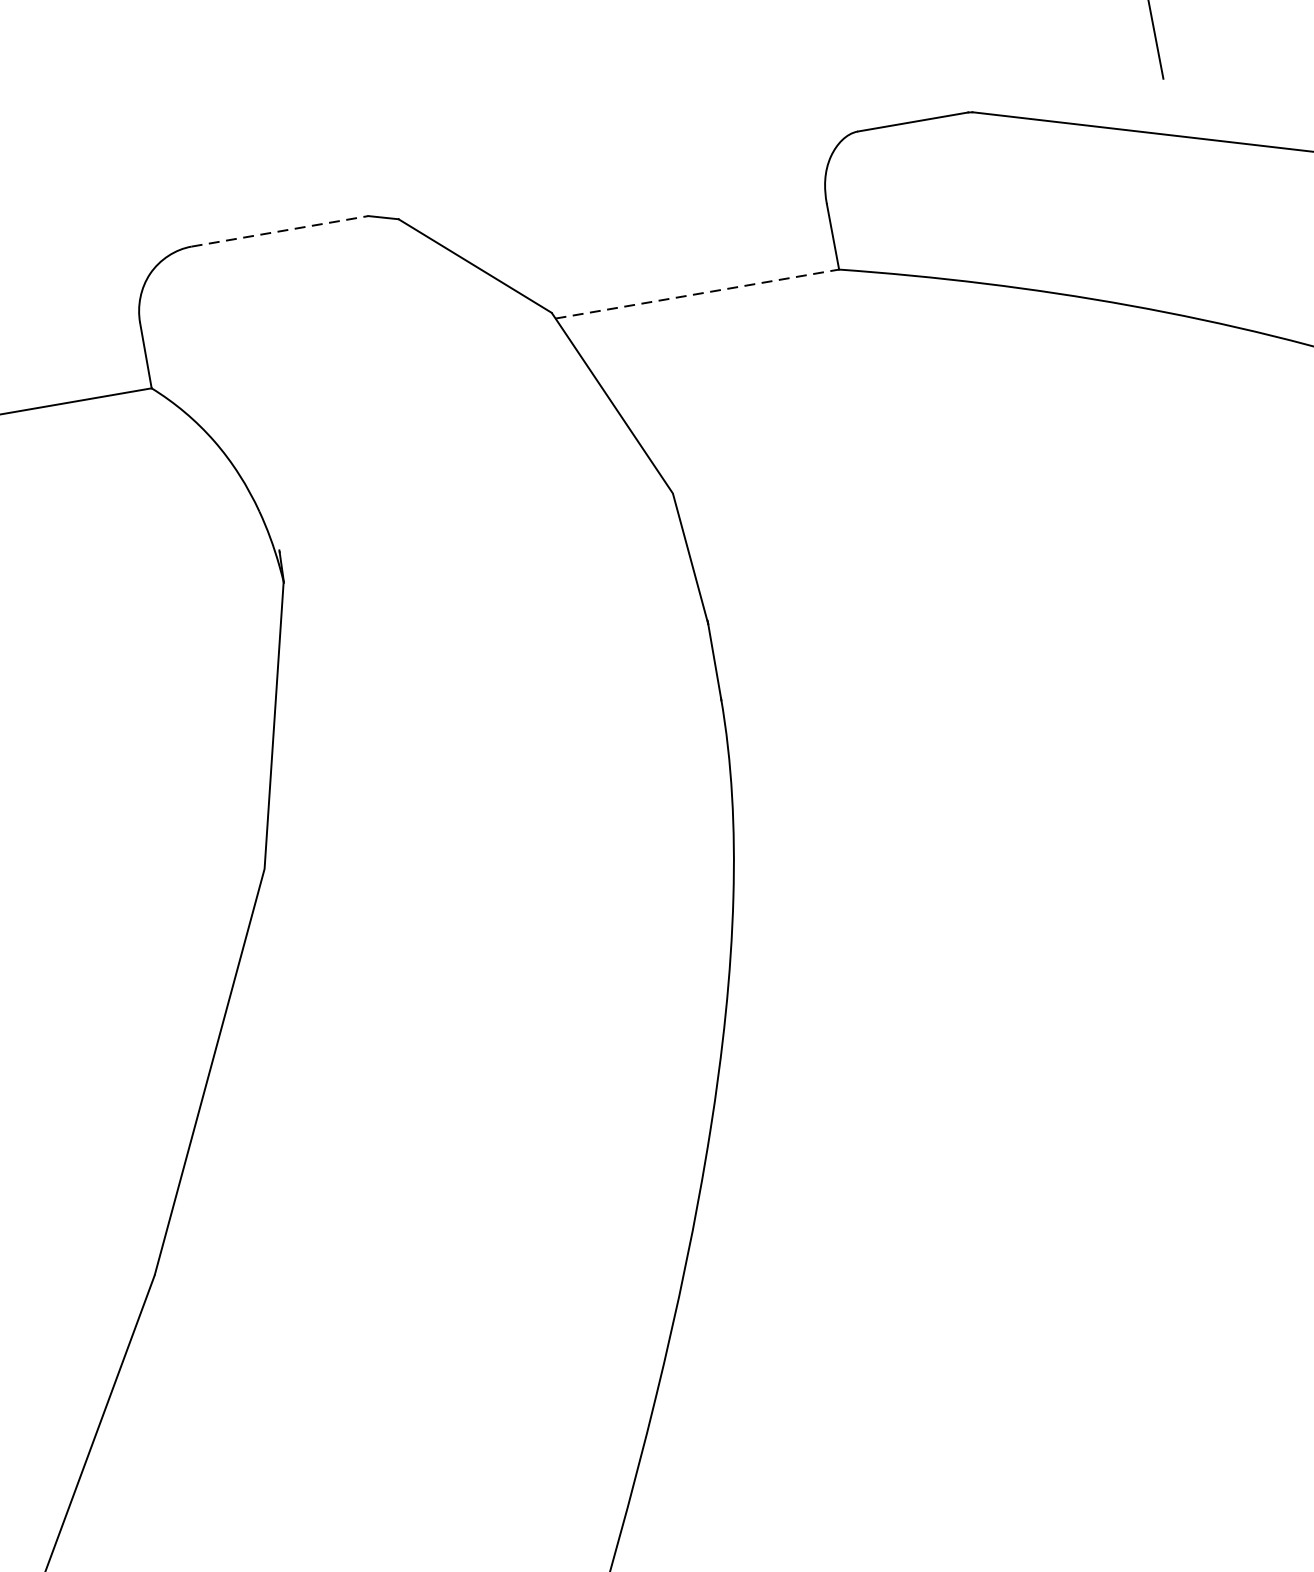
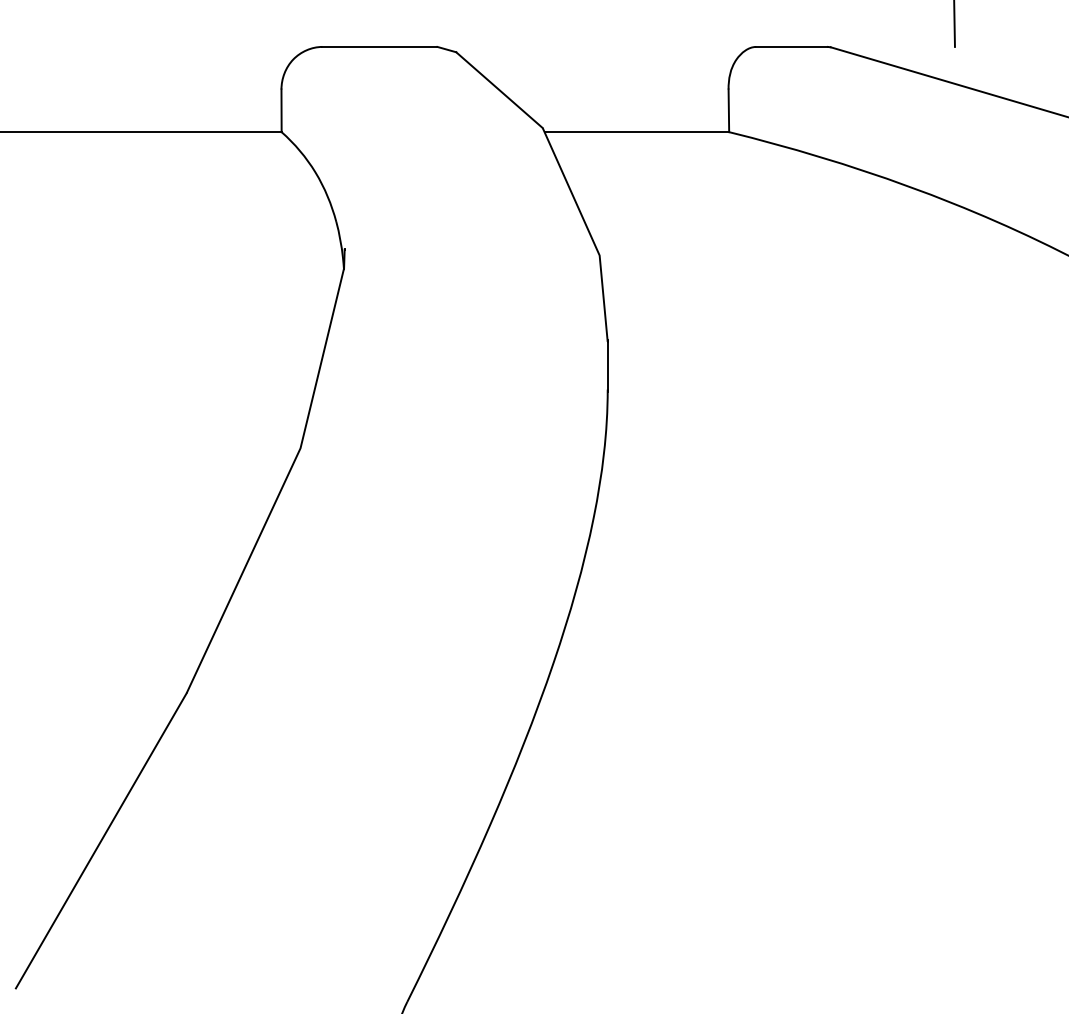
line: (279, 230) -> (379, 46), dashed -> solid
line: (698, 294) -> (637, 132), dashed -> solid

